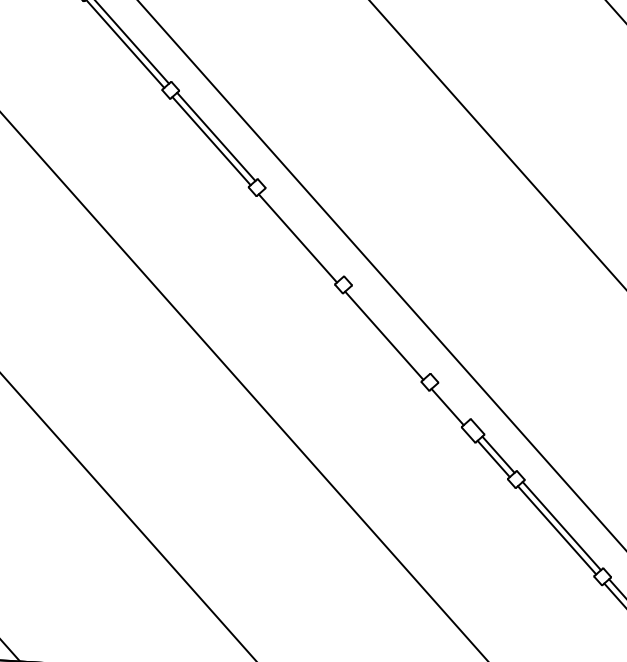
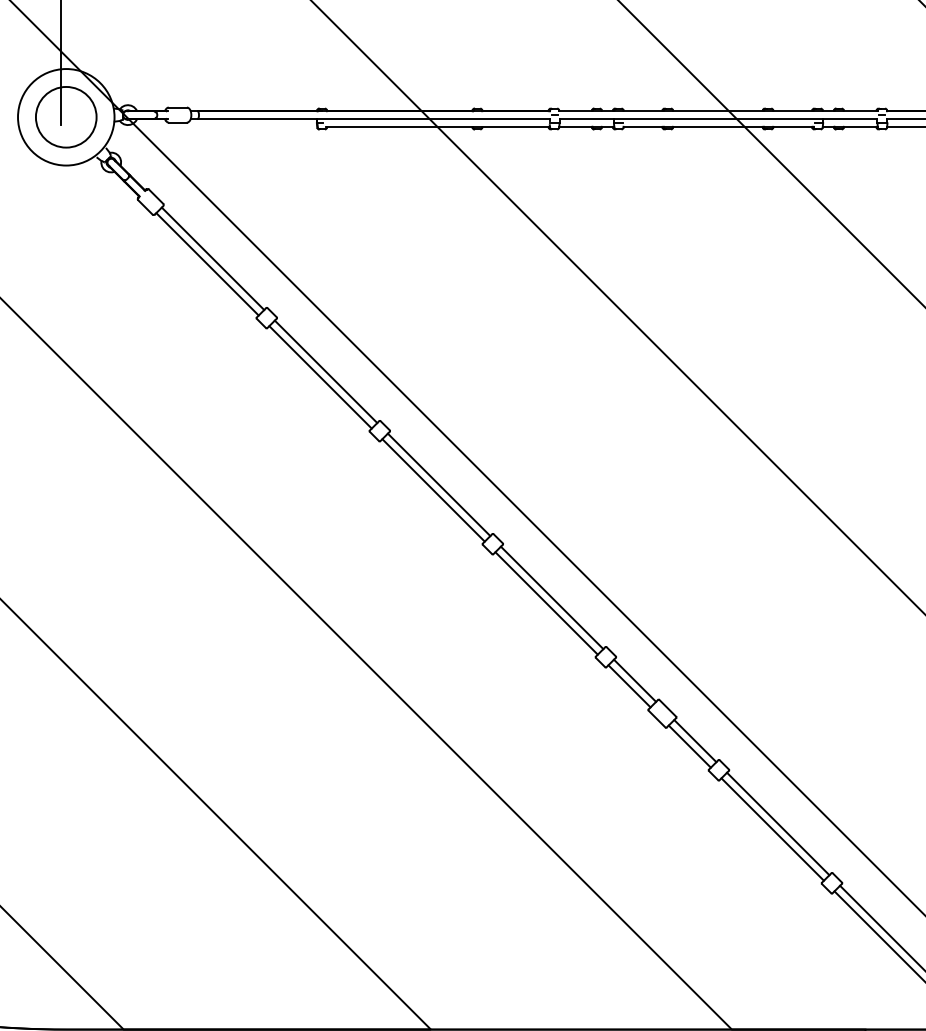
line: (302, 233) -> (438, 484), added
line: (388, 331) -> (551, 597), added
line: (452, 402) -> (635, 680), added

